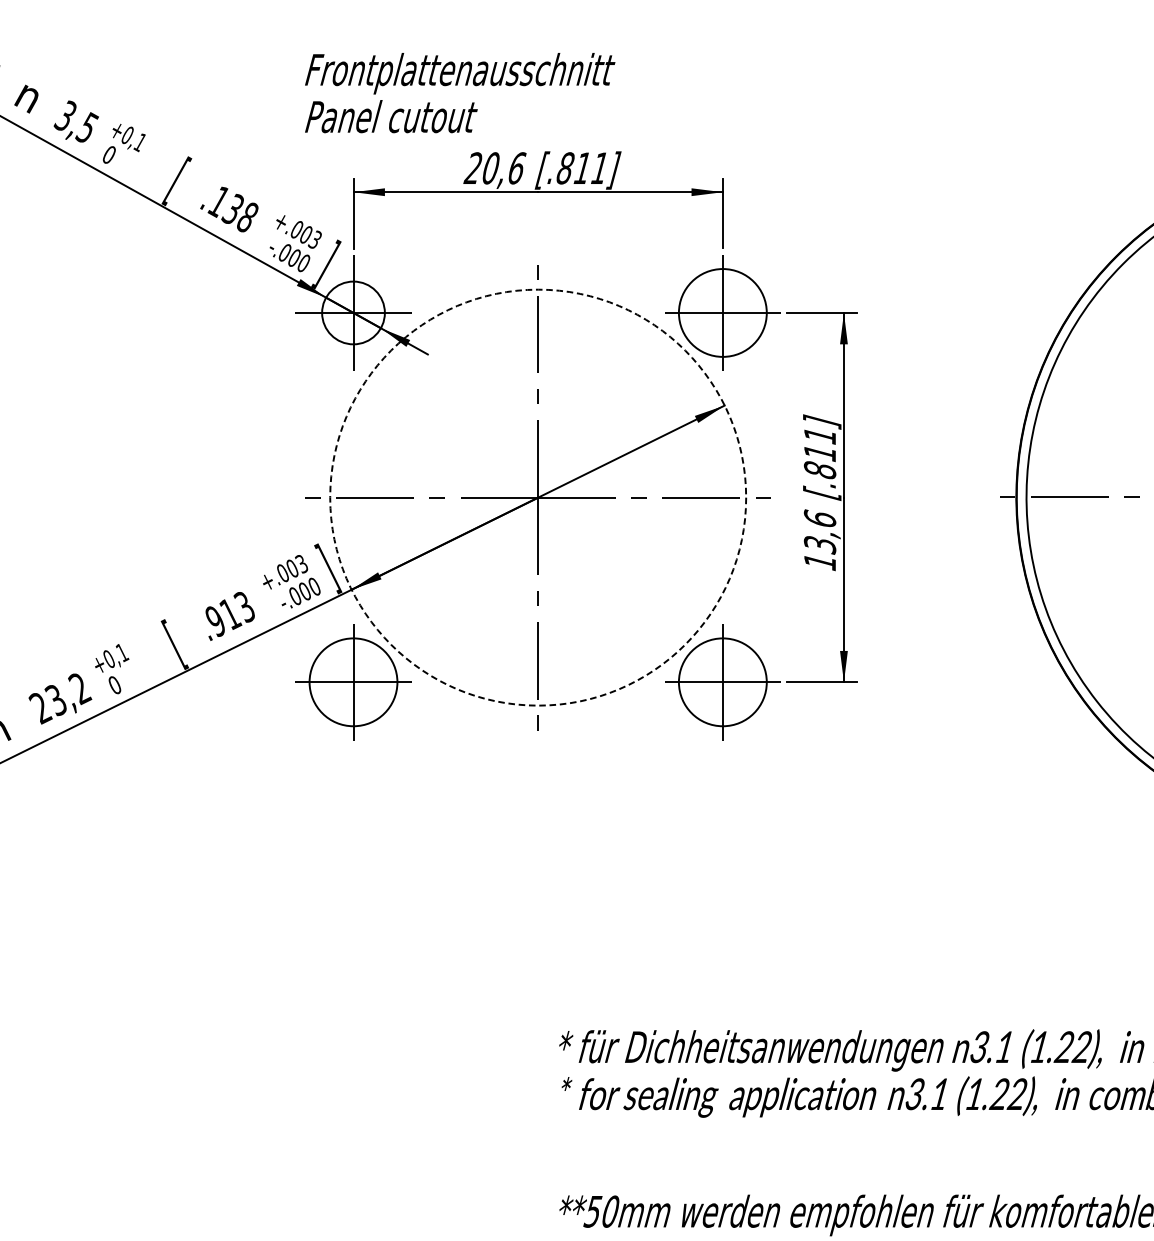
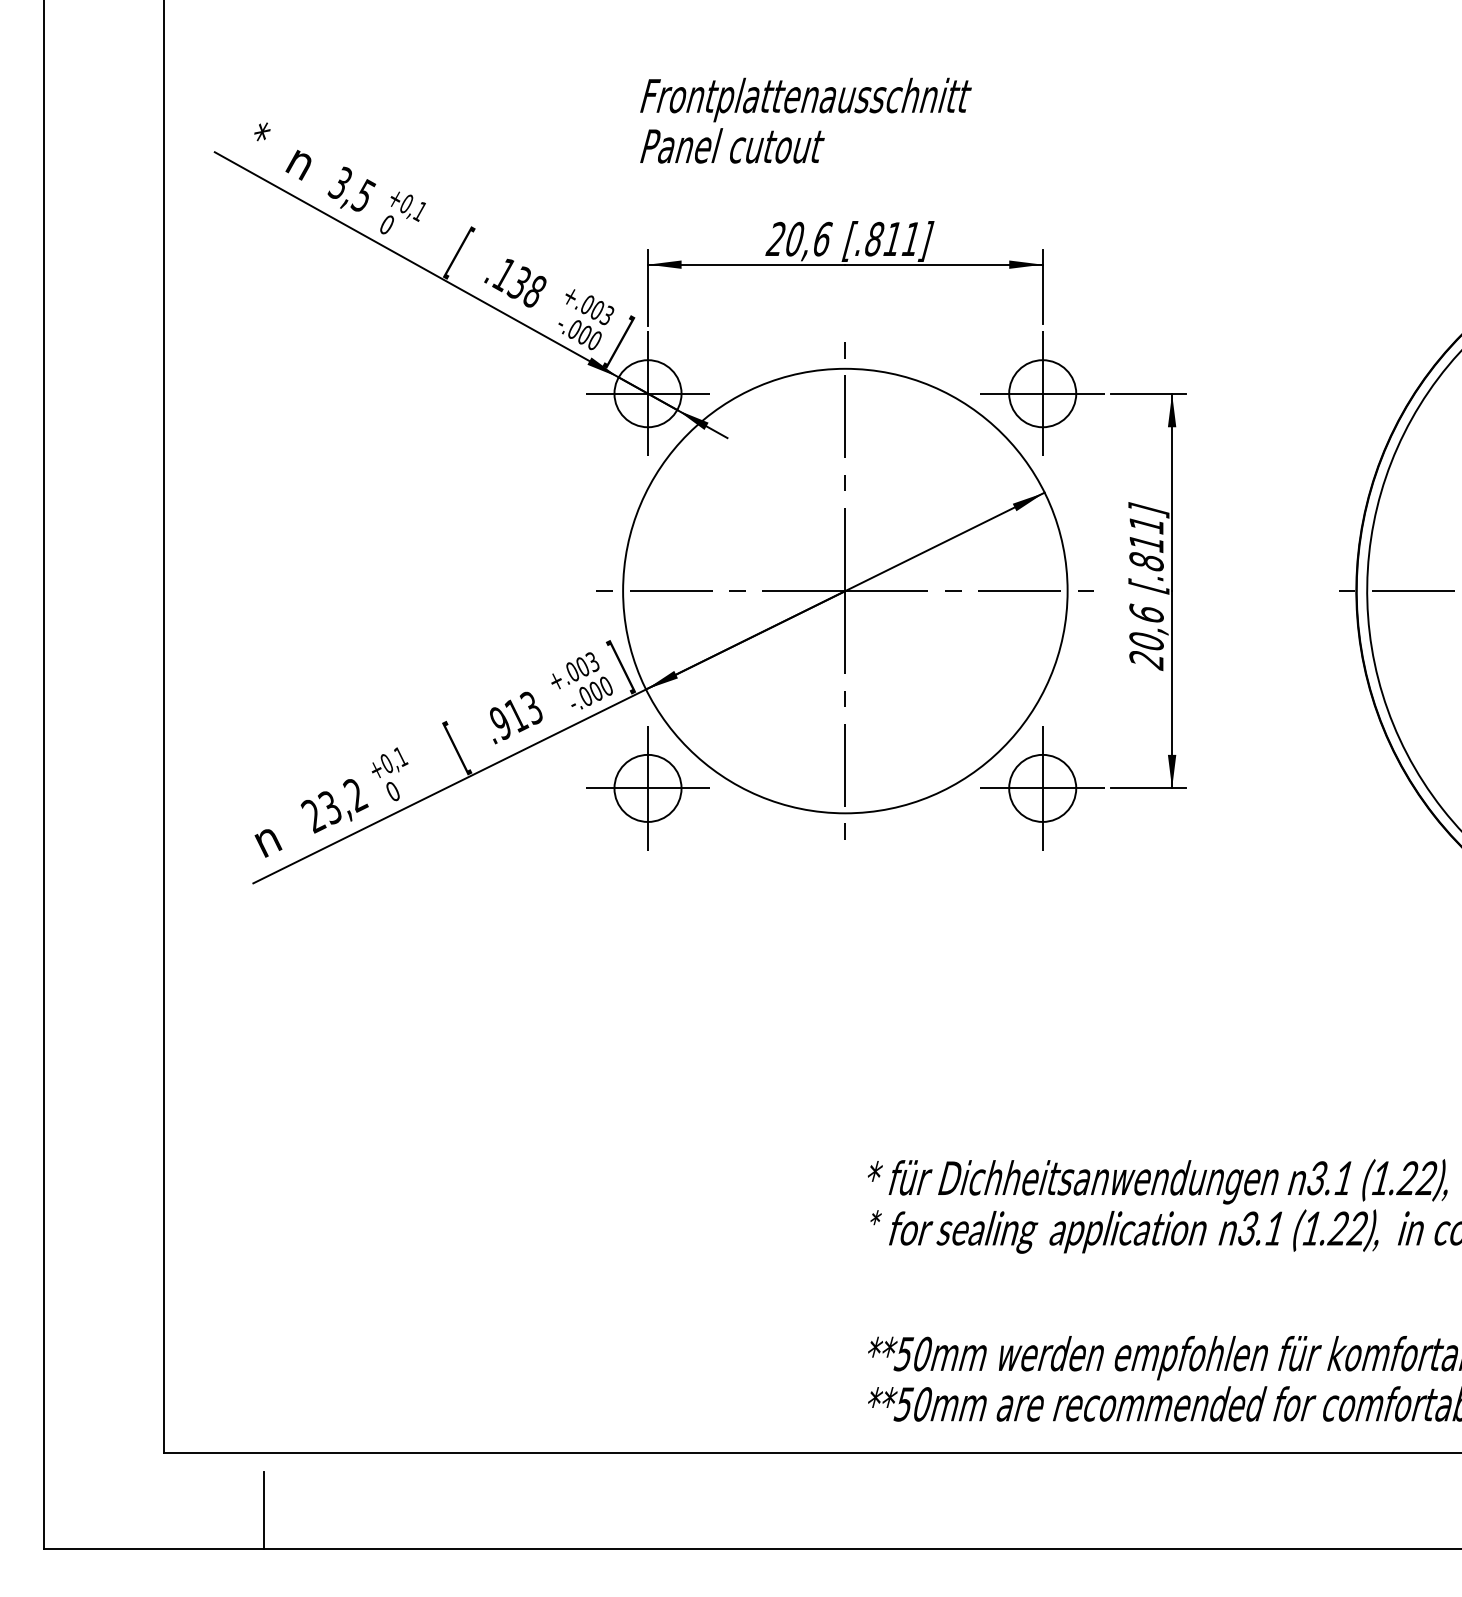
text: (459, 92) -> (805, 120), moved
circle: (722, 312) -> (1042, 393), size x0.71
circle: (538, 497) -> (845, 590), dashed -> solid
text: (819, 554) -> (1146, 651), 13,6 -> 20,6
circle: (353, 681) -> (647, 787), size x0.71
circle: (722, 681) -> (1042, 787), size x0.71

